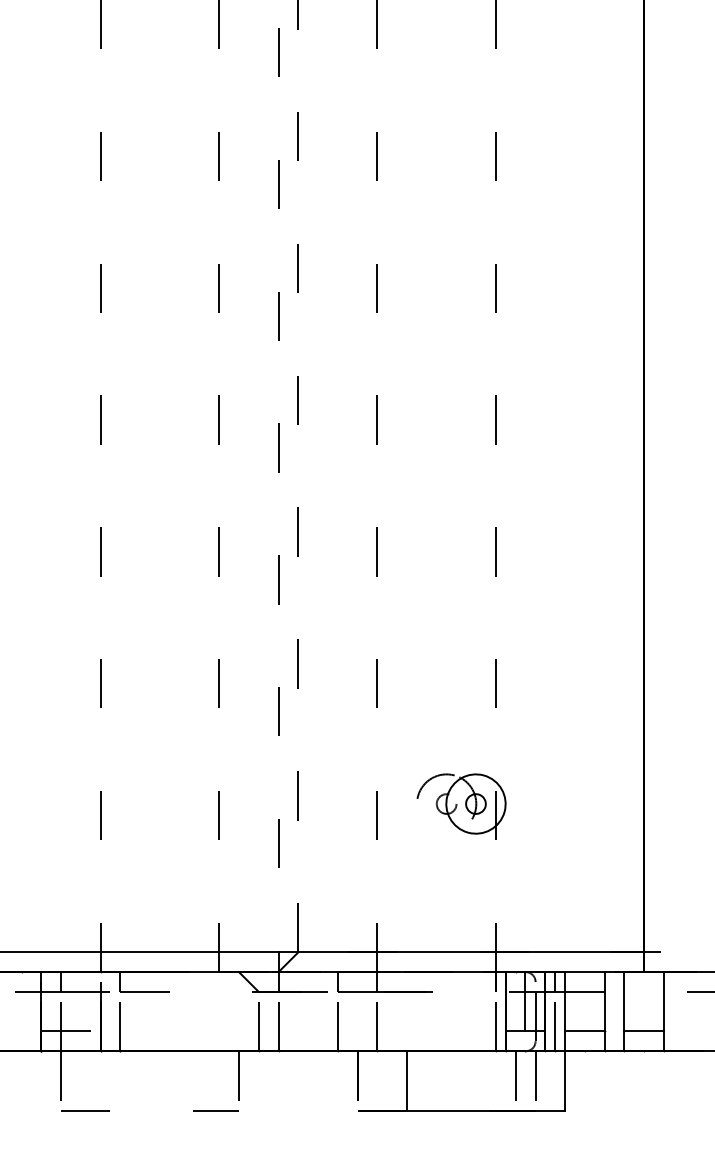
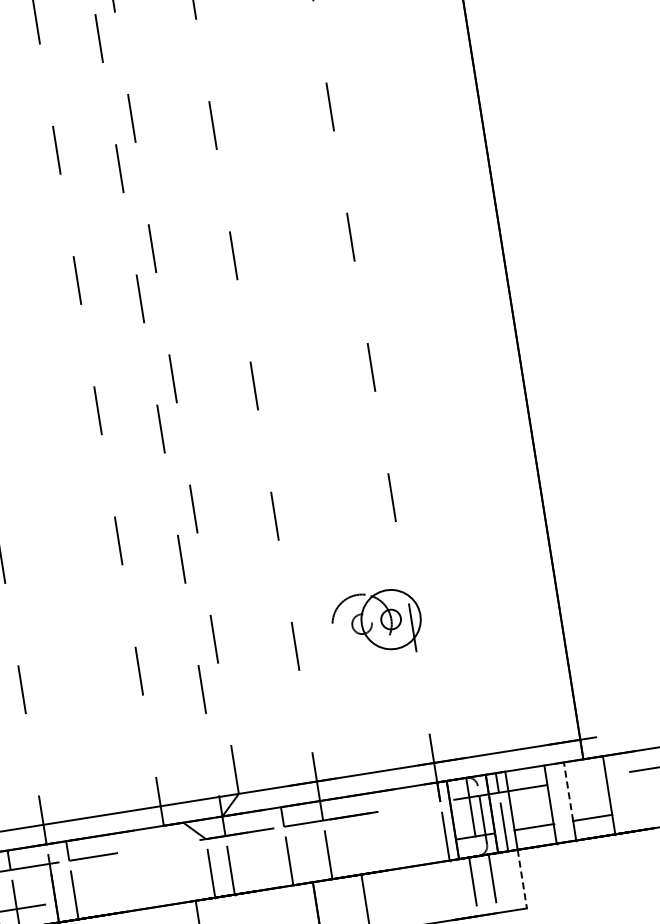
line: (624, 1001) -> (568, 791), solid -> dashed
line: (564, 1080) -> (521, 878), solid -> dashed

